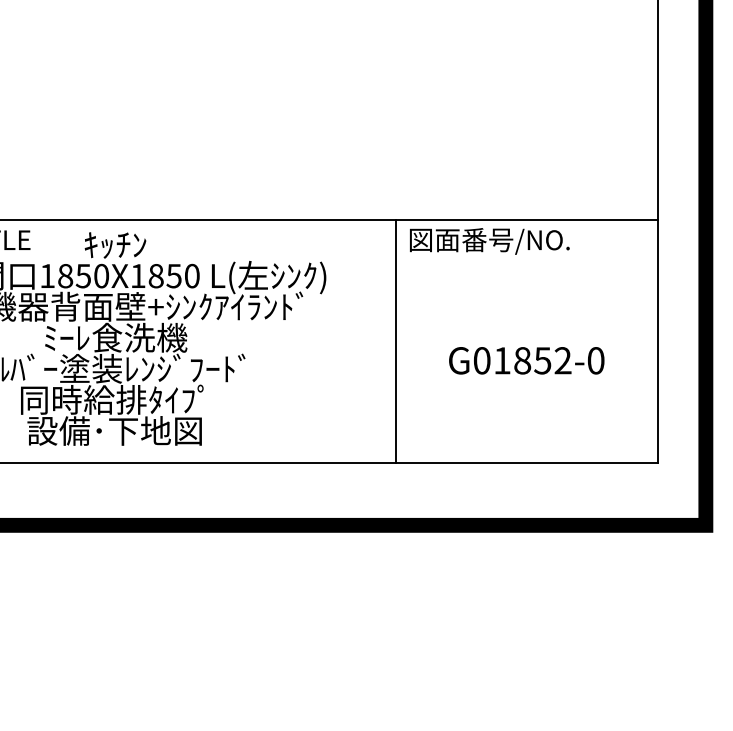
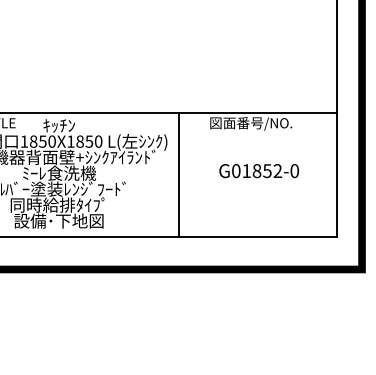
line: (394, 340) -> (178, 174), moved
text: (525, 361) -> (258, 171), moved

